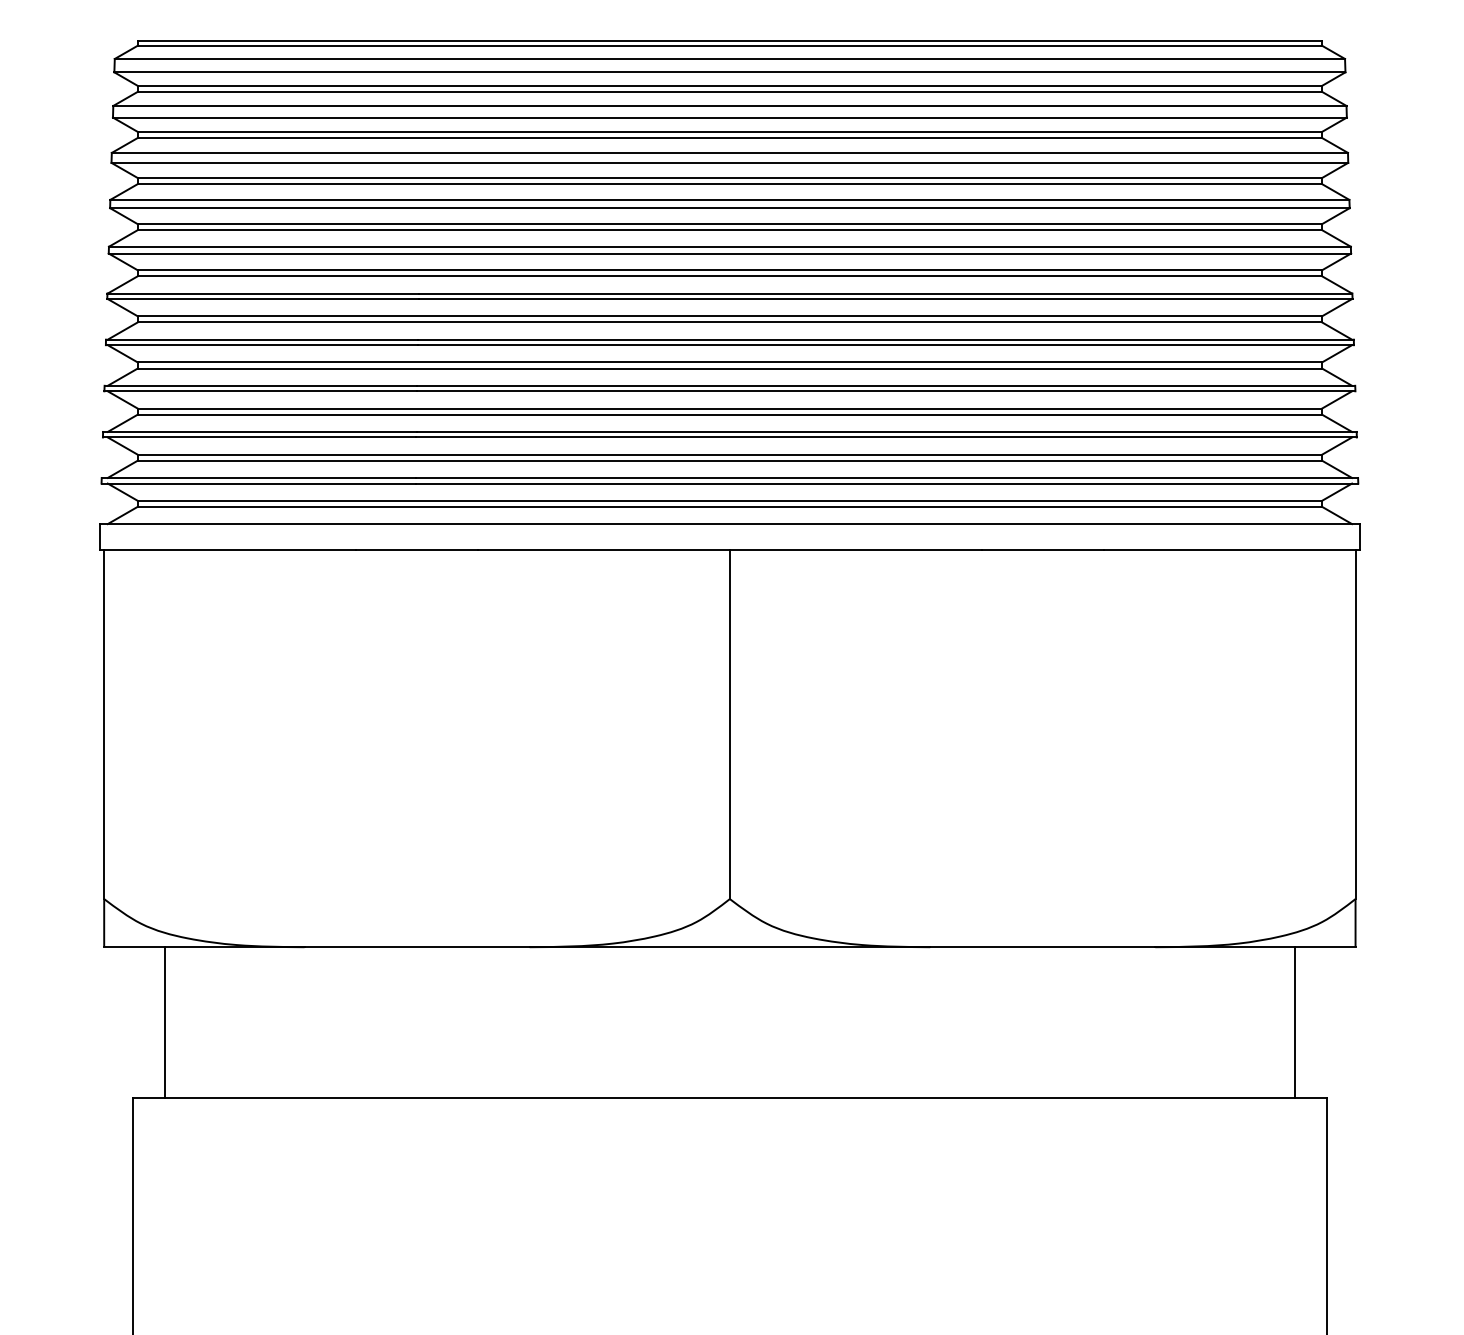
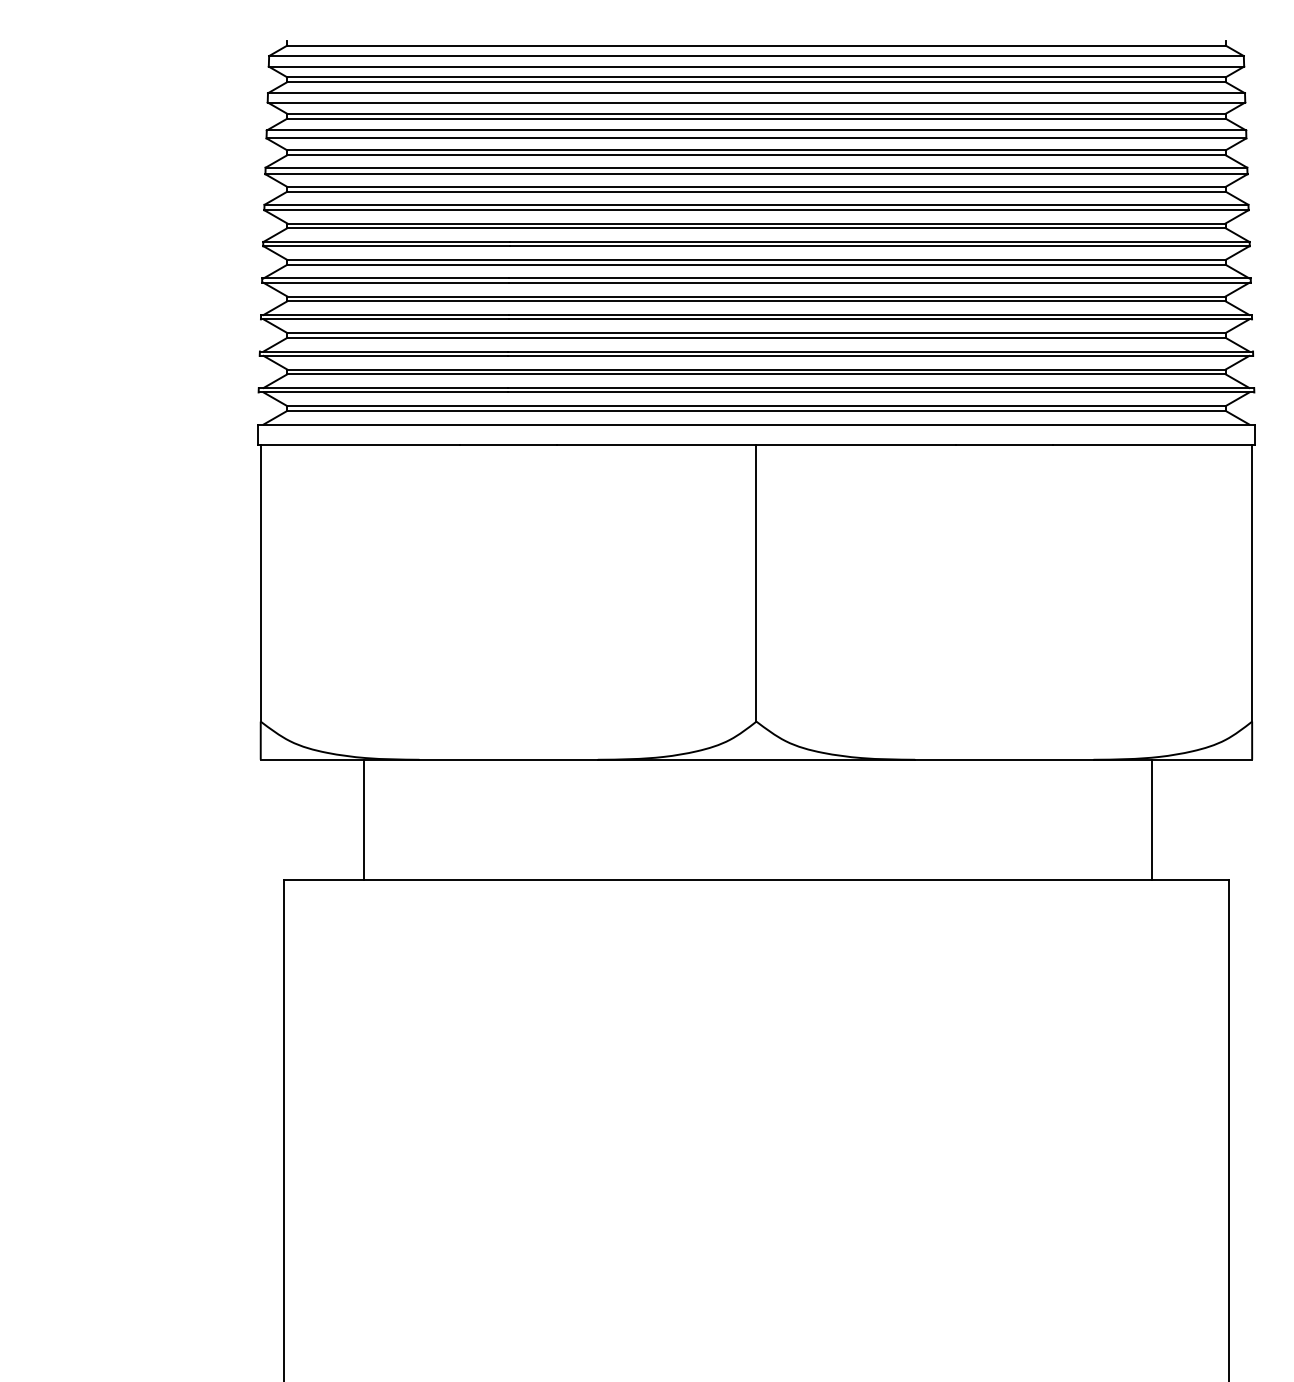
line: (729, 40) -> (756, 41), removed
line: (165, 1022) -> (364, 819), moved
line: (1294, 1022) -> (1151, 819), moved

